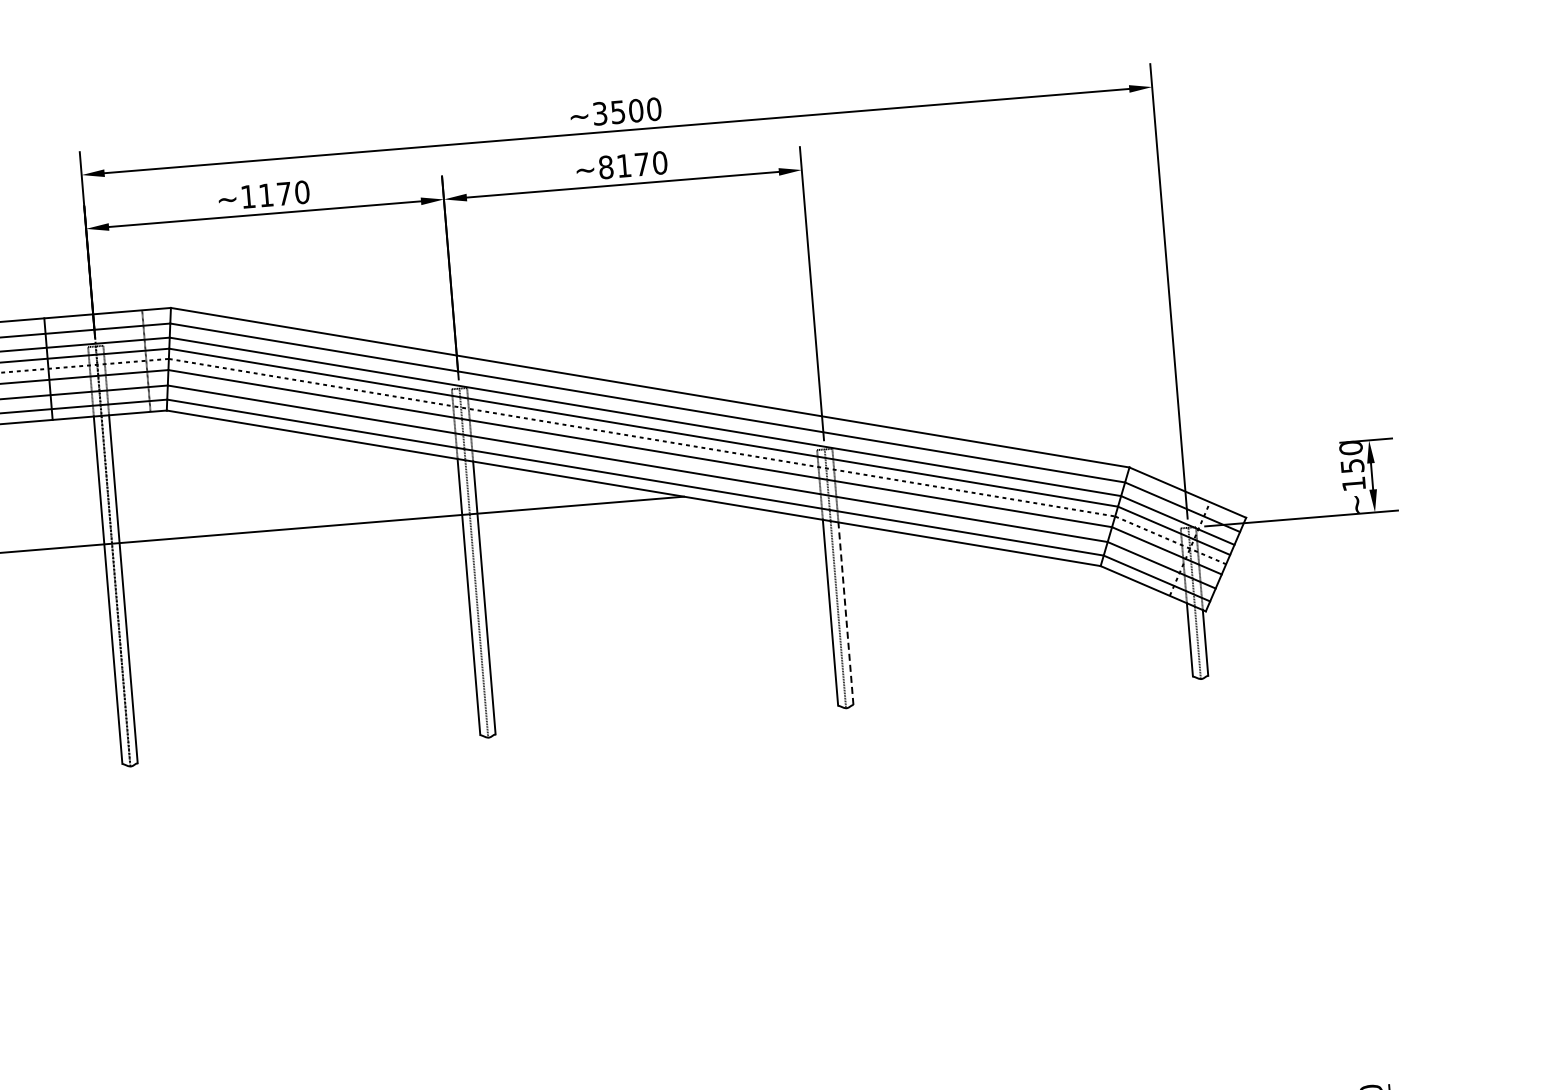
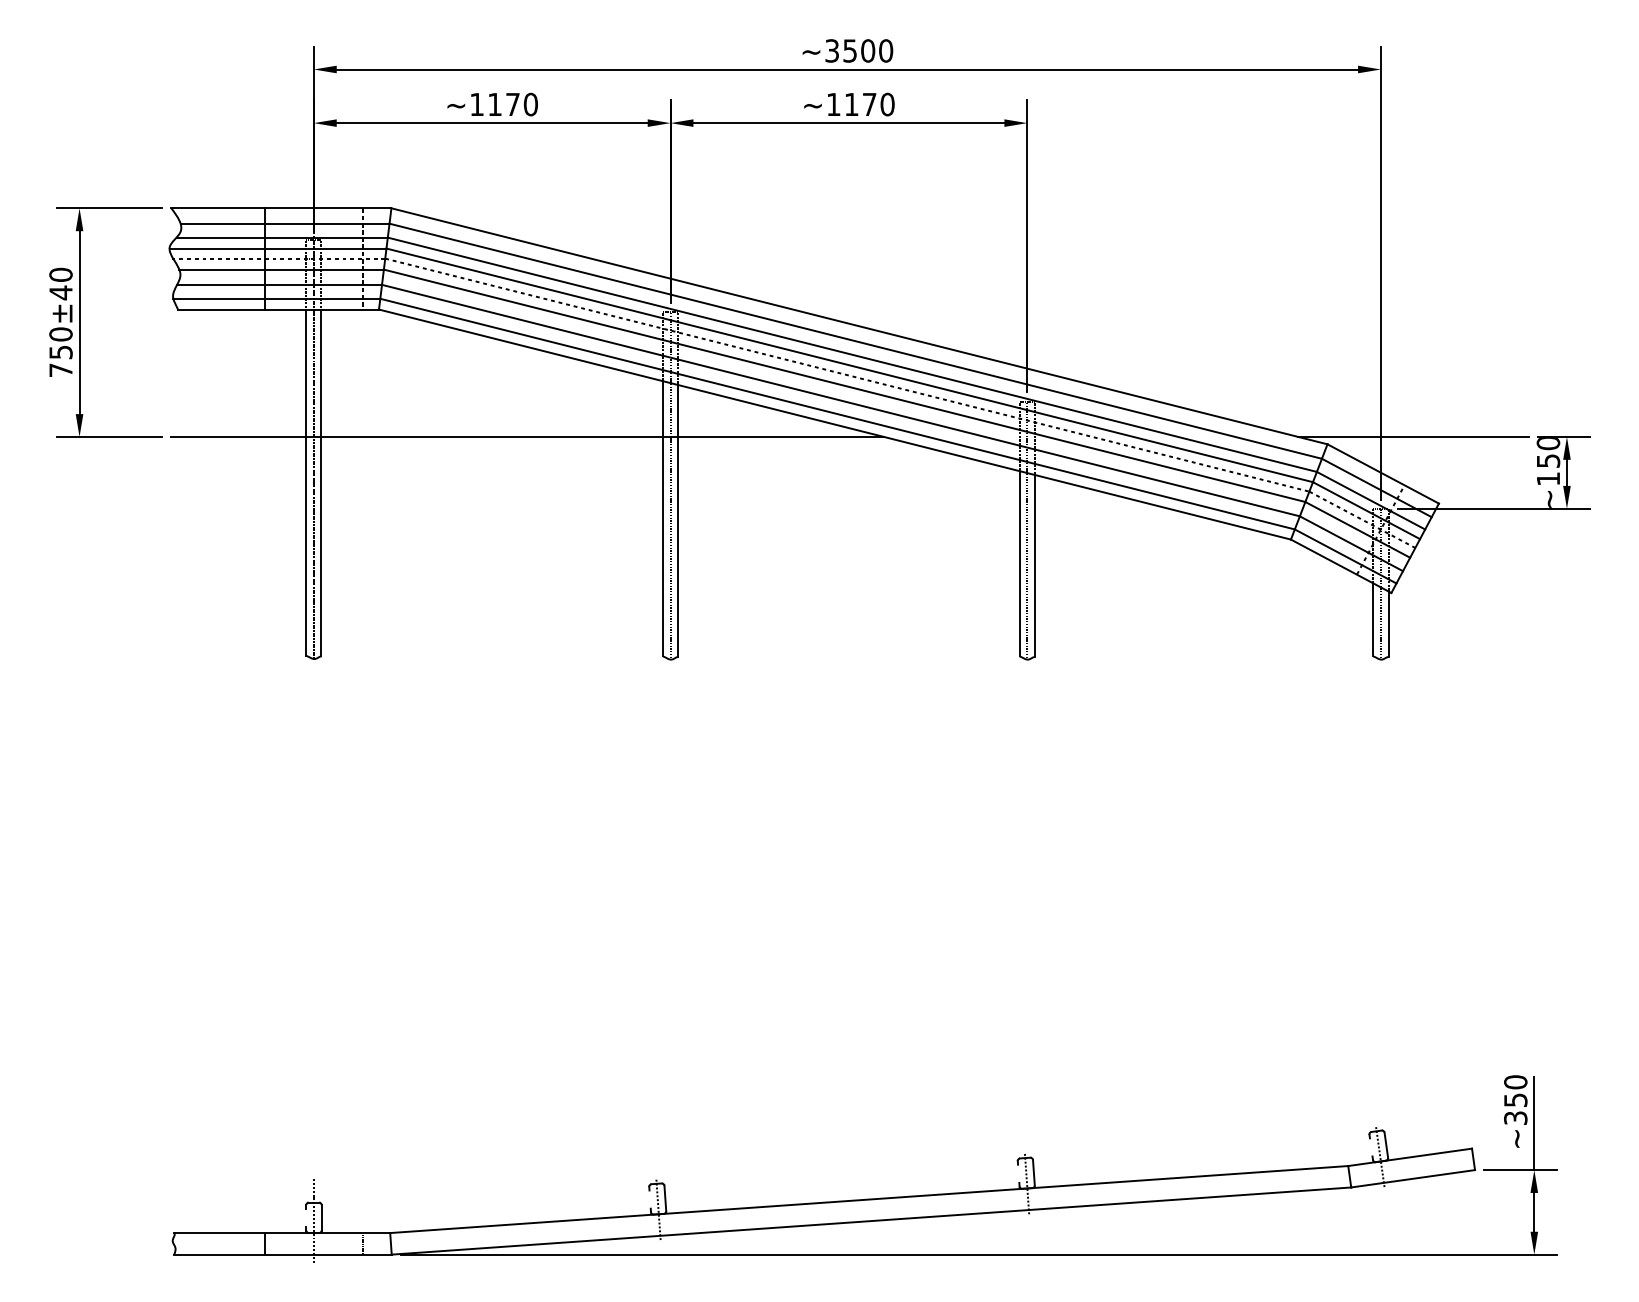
text: (605, 167) -> (833, 104), ~8170 -> ~1170
line: (1215, 452) -> (1413, 436), added
line: (845, 613) -> (1034, 565), dashed -> solid

